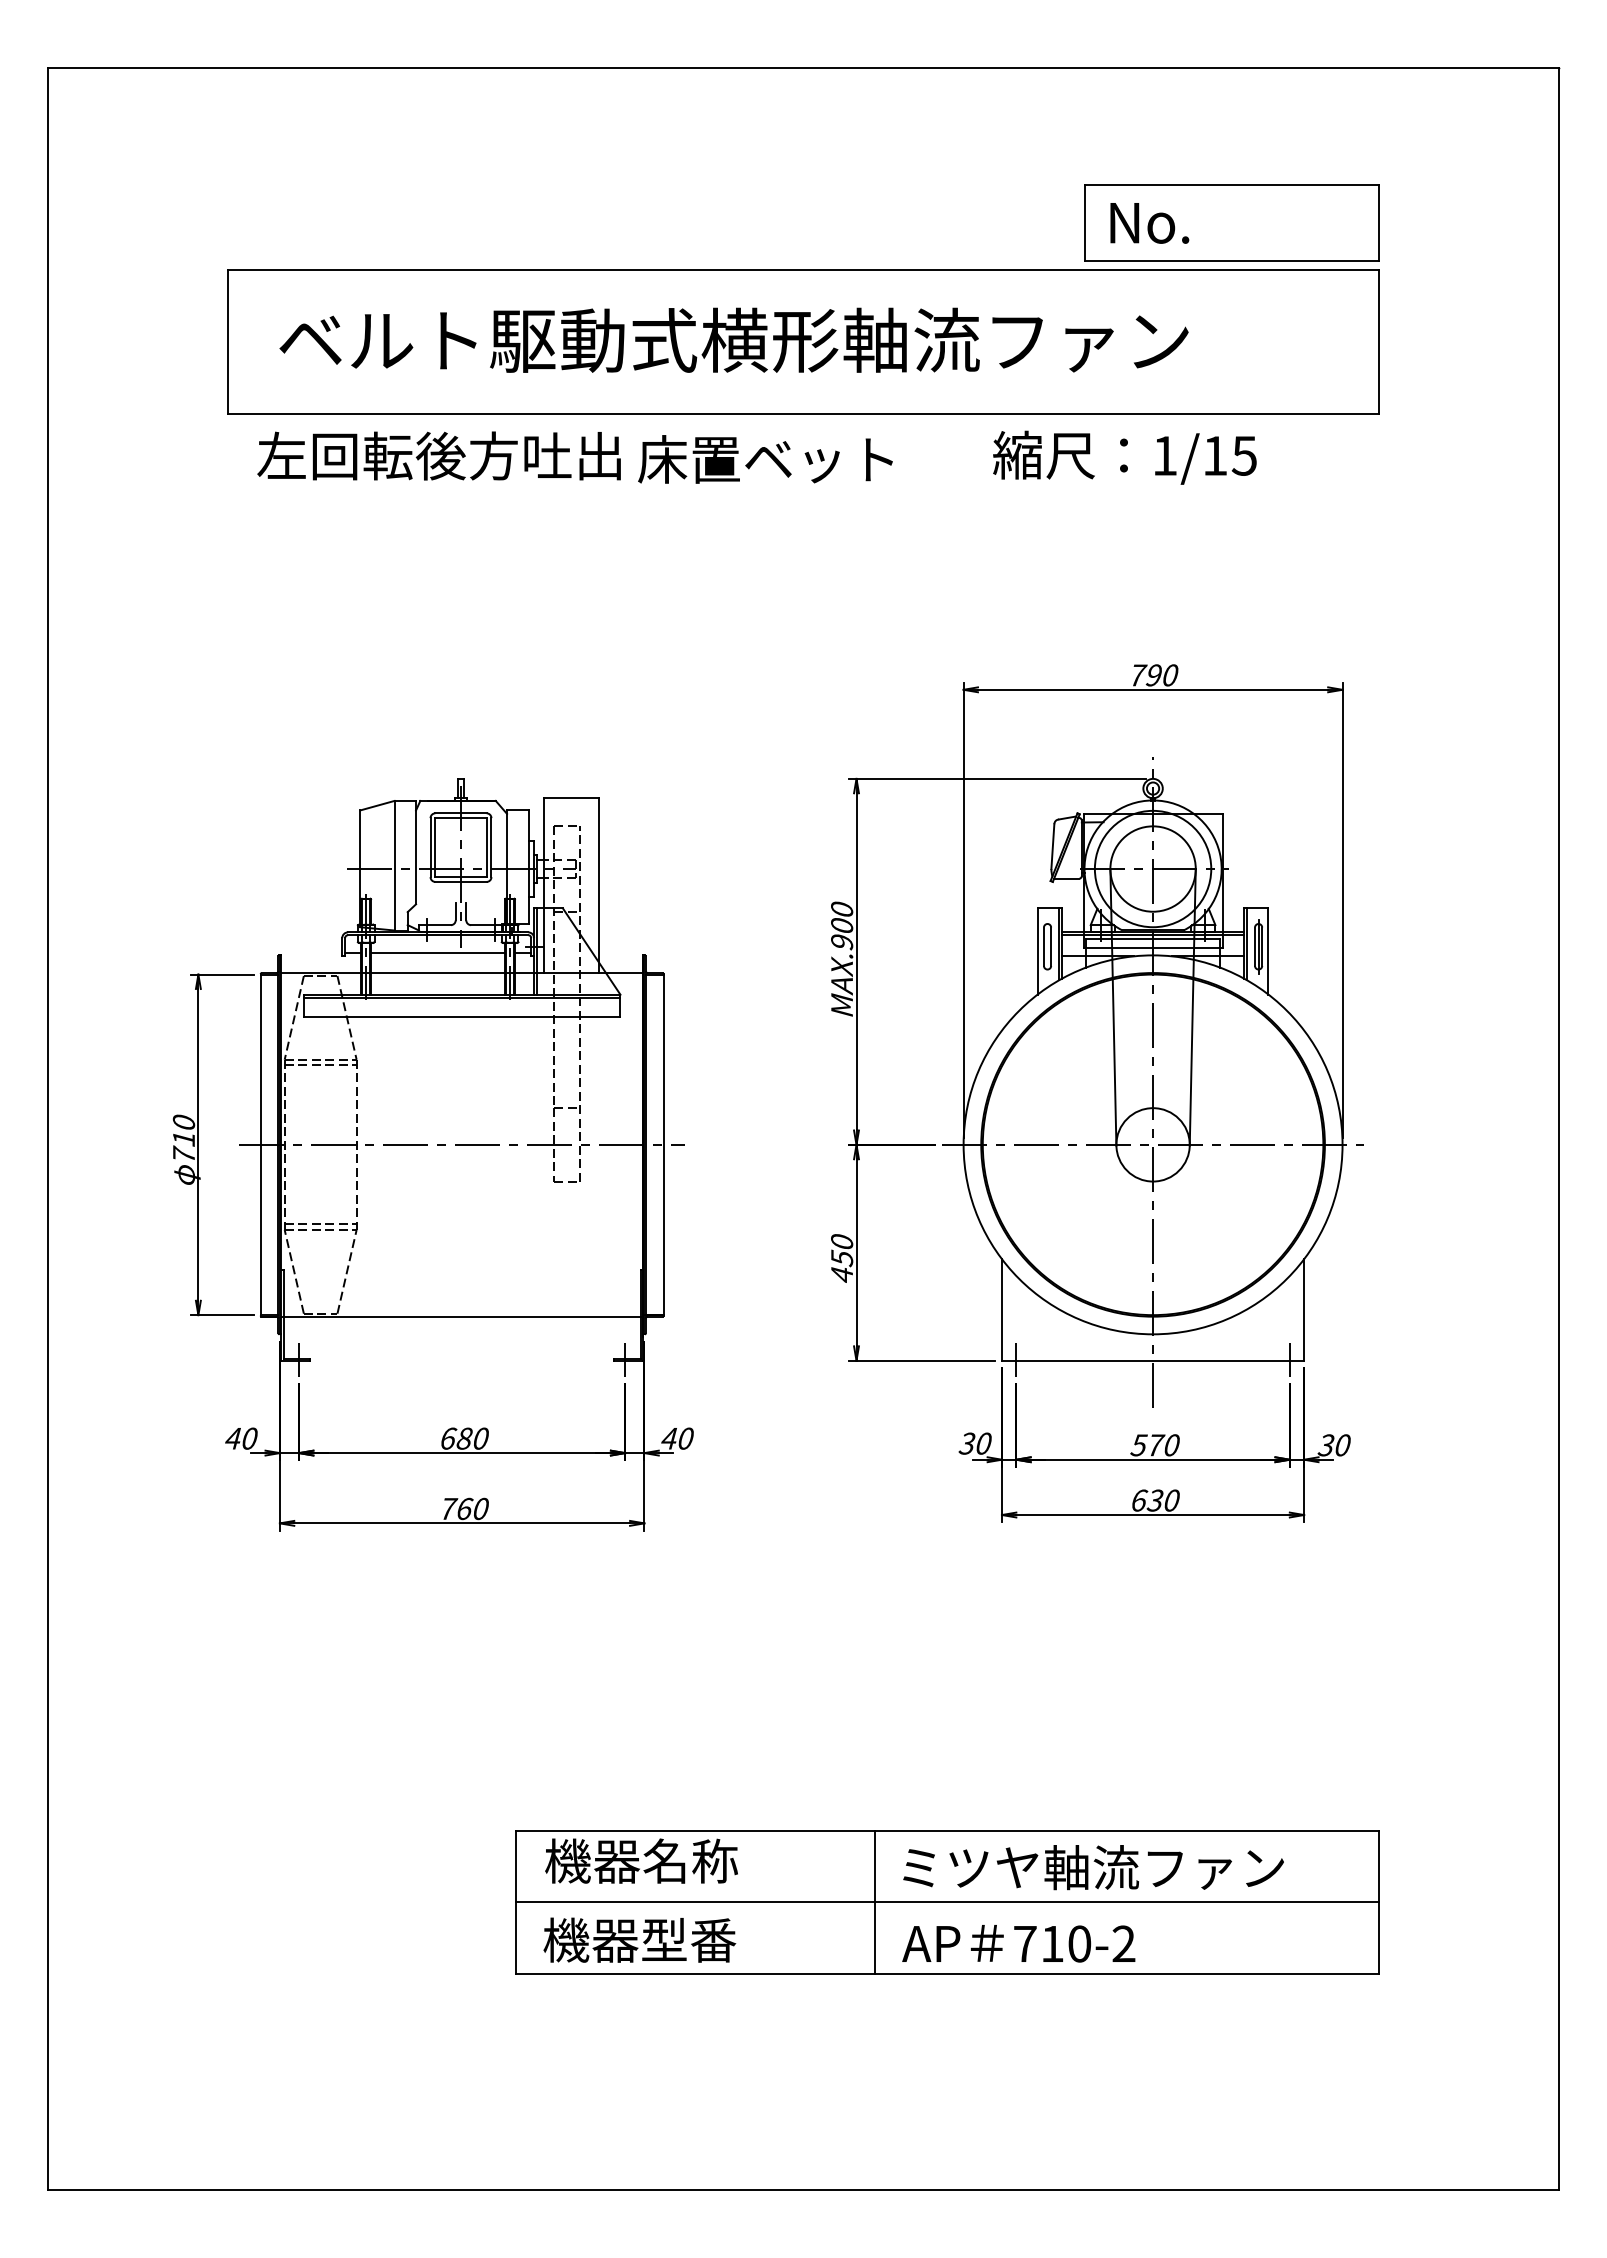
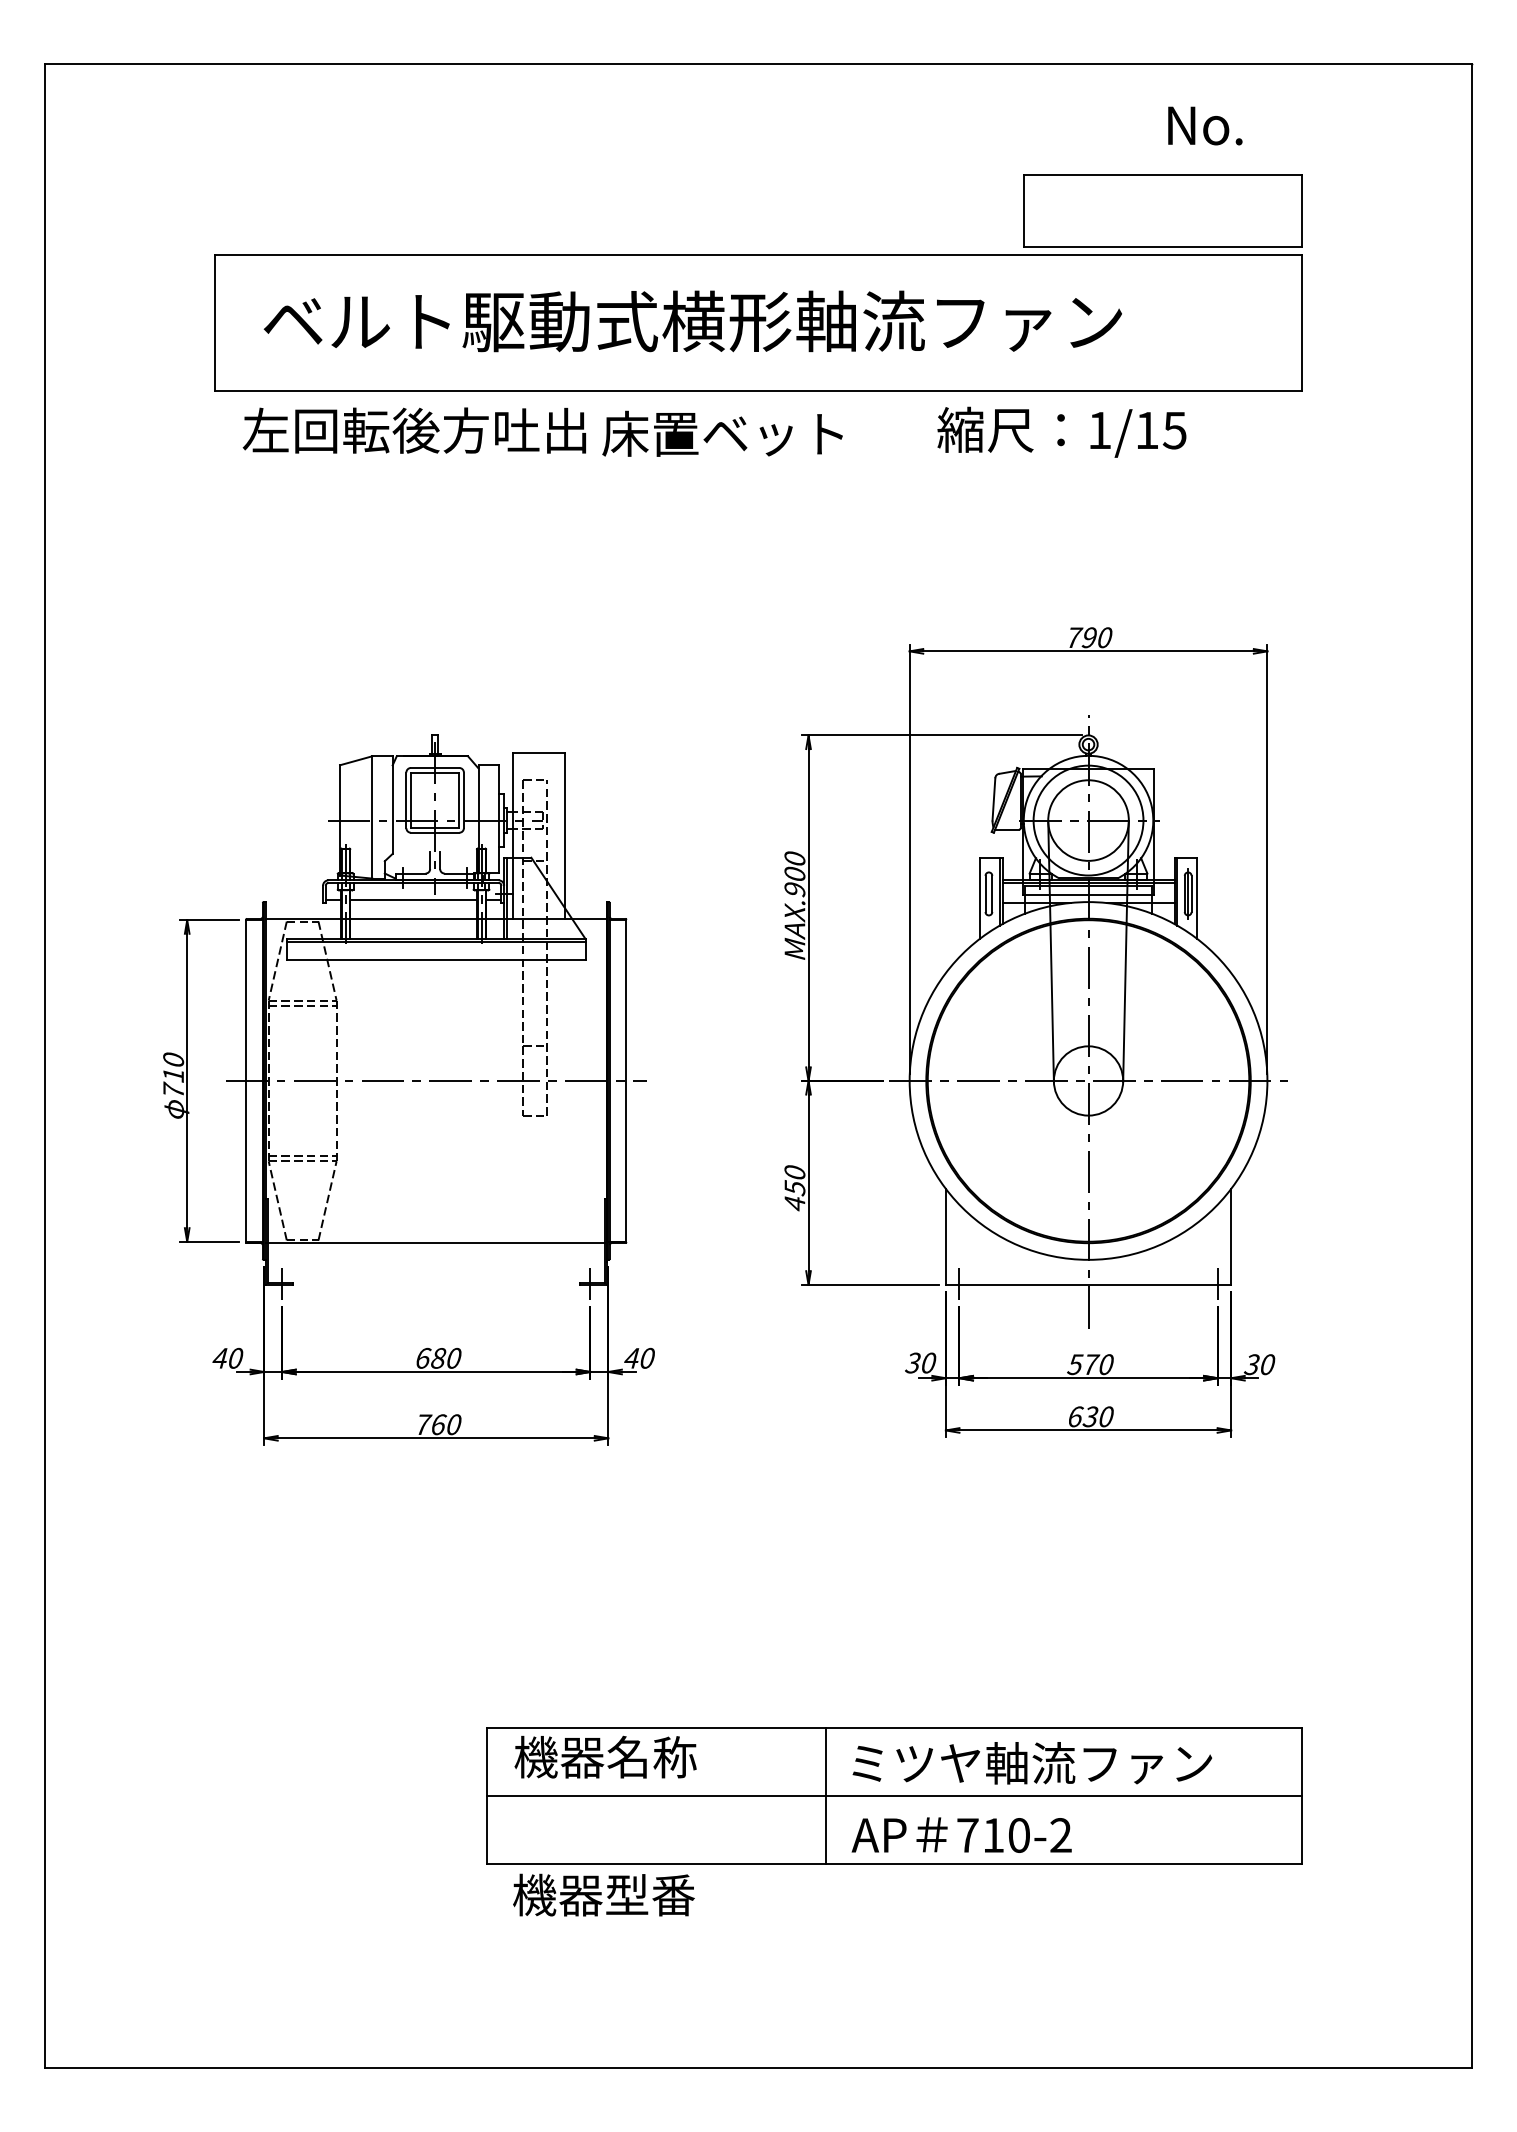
text: (1149, 223) -> (1205, 126), moved
text: (639, 1939) -> (603, 1894), moved

